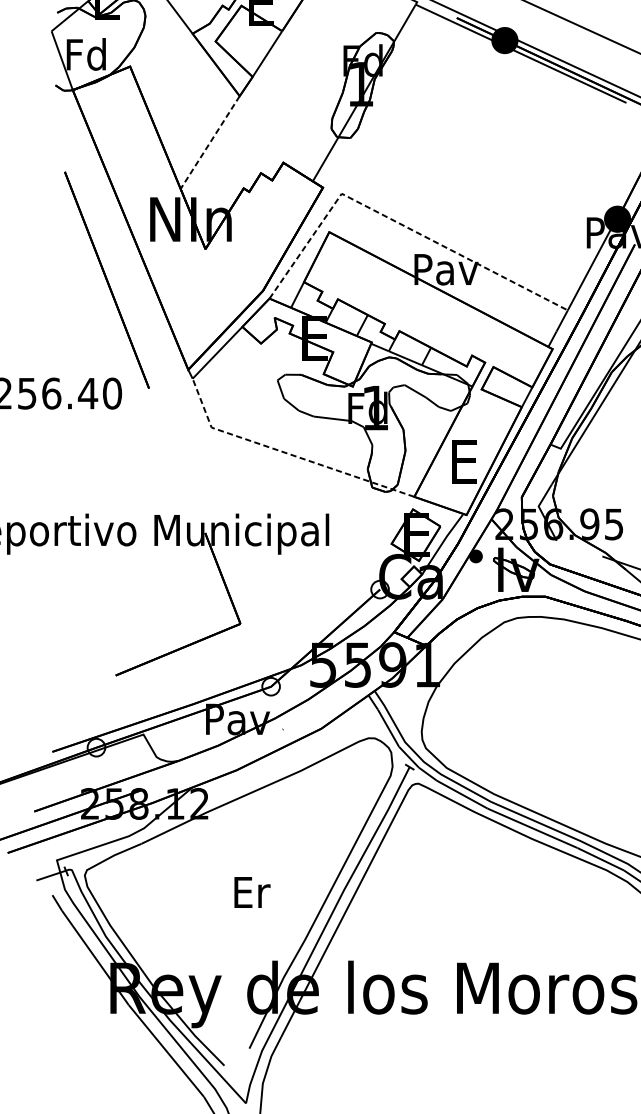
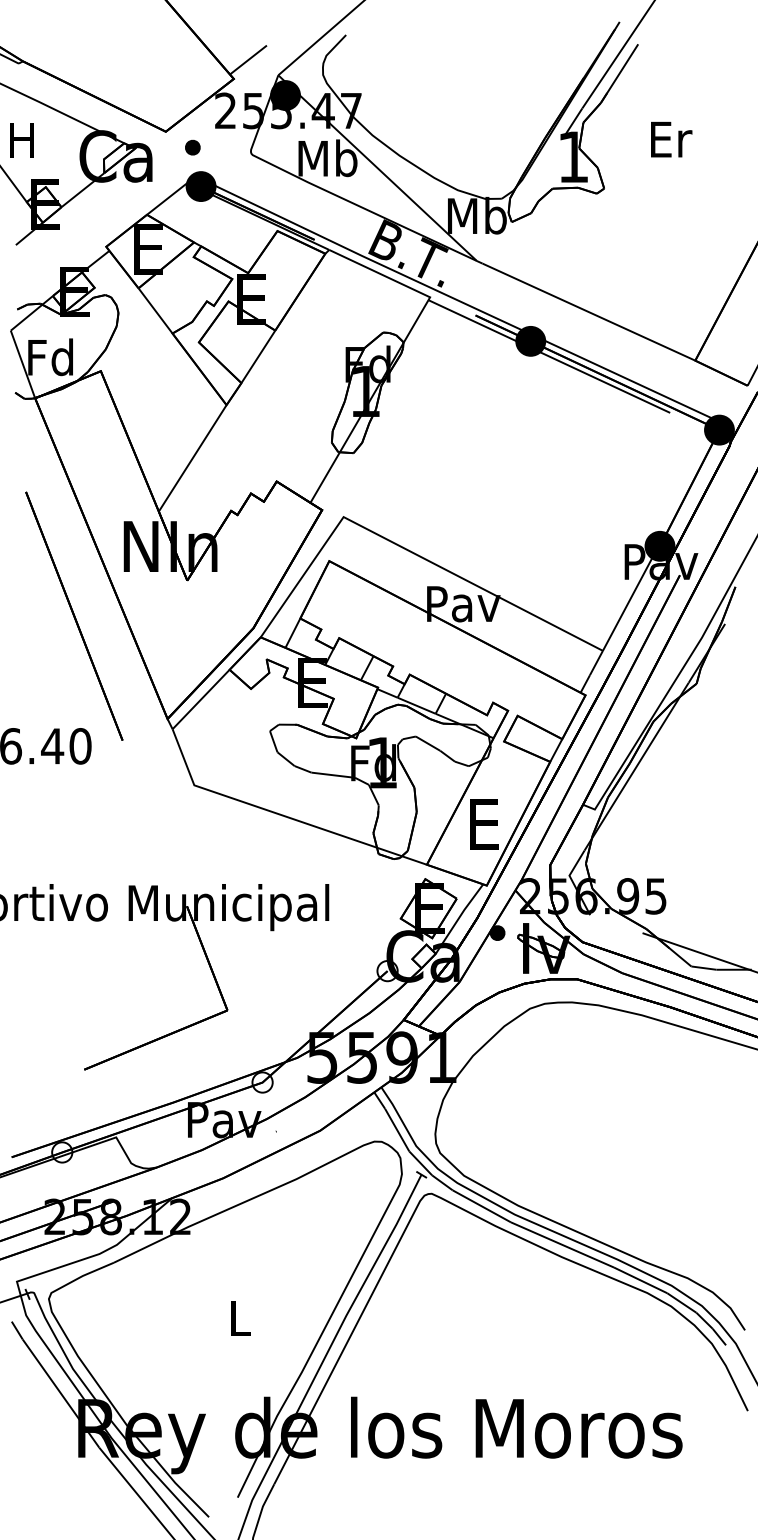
line: (210, 142) -> (192, 458), dashed -> solid
line: (397, 222) -> (407, 550), dashed -> solid
line: (287, 453) -> (281, 815), dashed -> solid
text: (251, 892) -> (240, 1318), Er -> L

